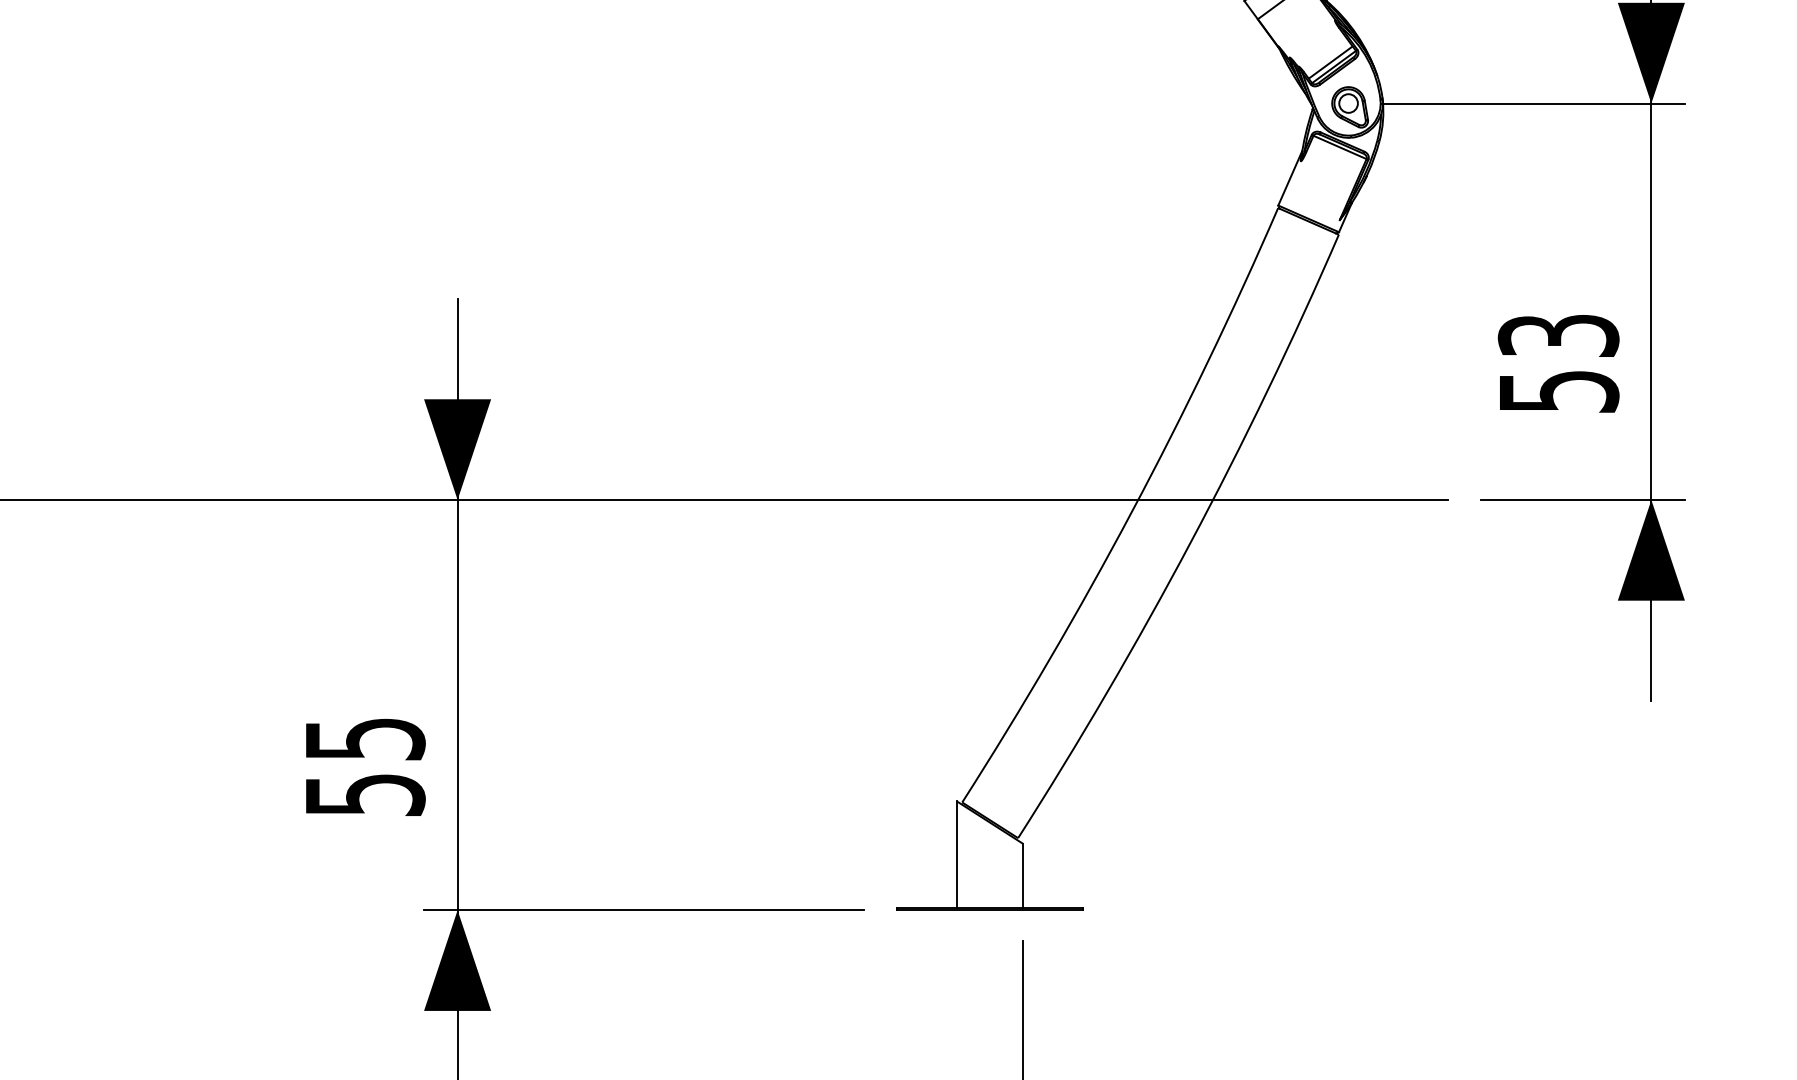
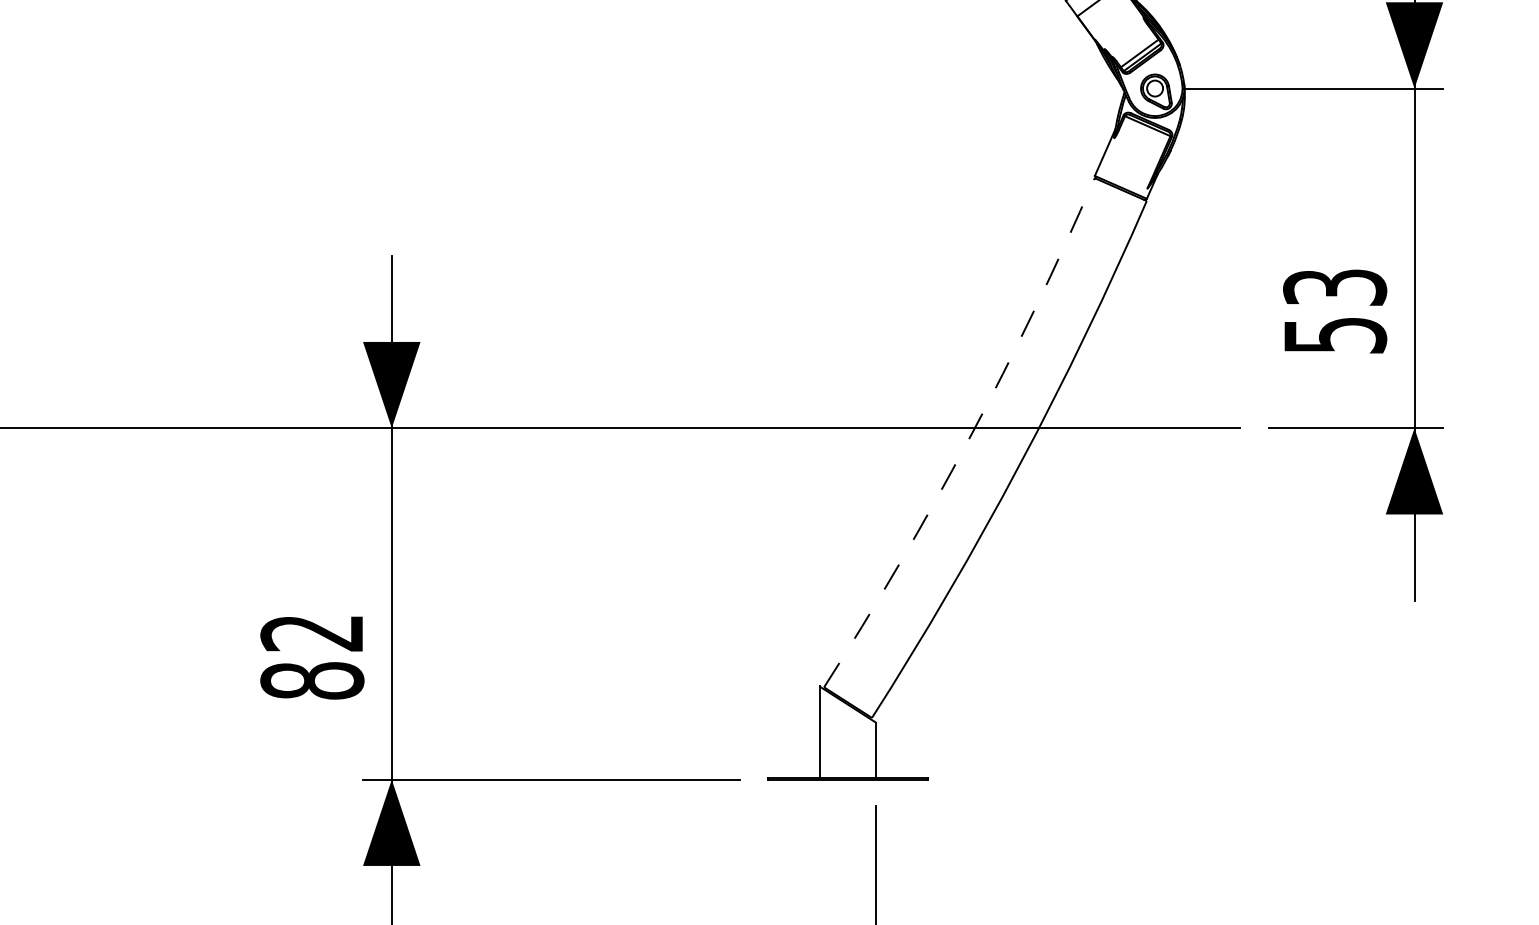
arc: (1132, 511) -> (969, 438), solid -> dashed
text: (364, 767) -> (312, 657), 55 -> 82

